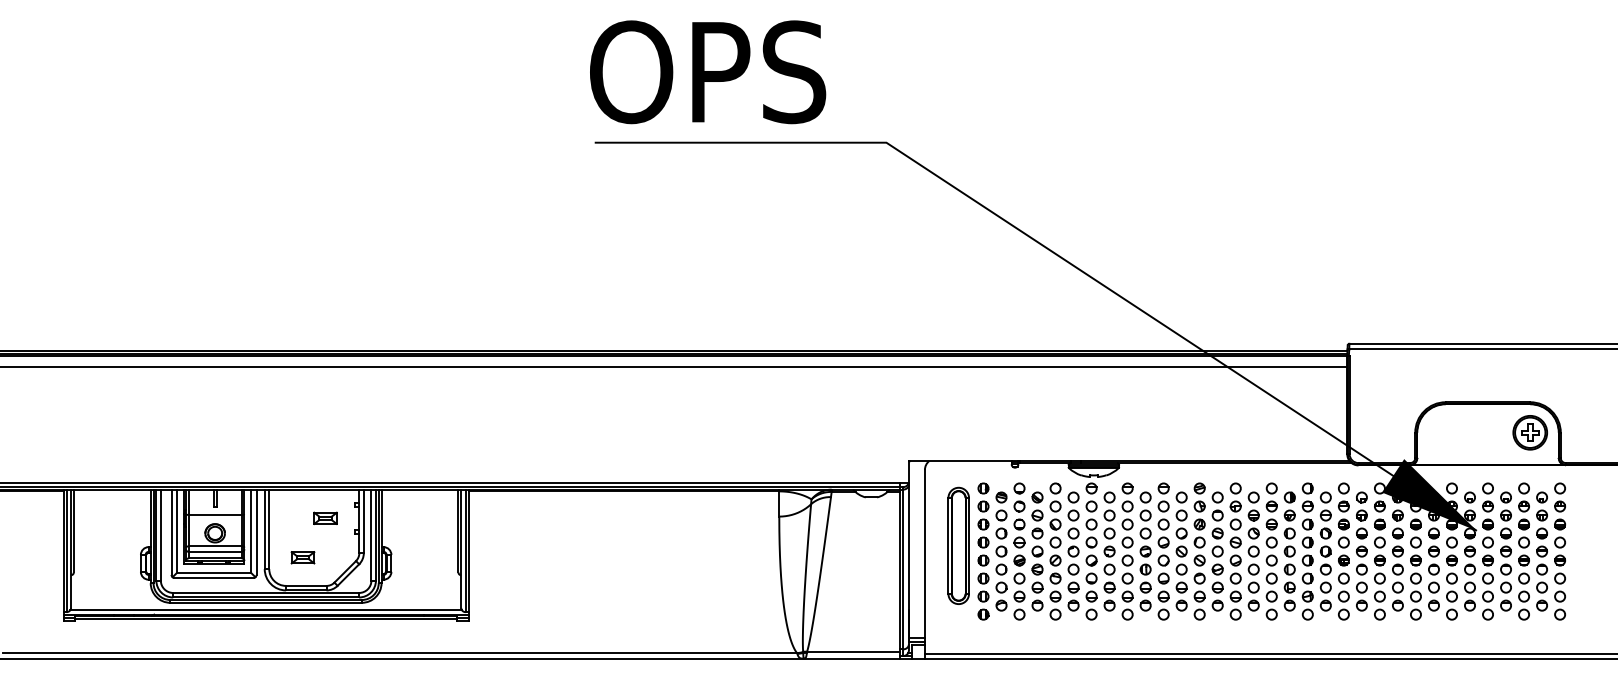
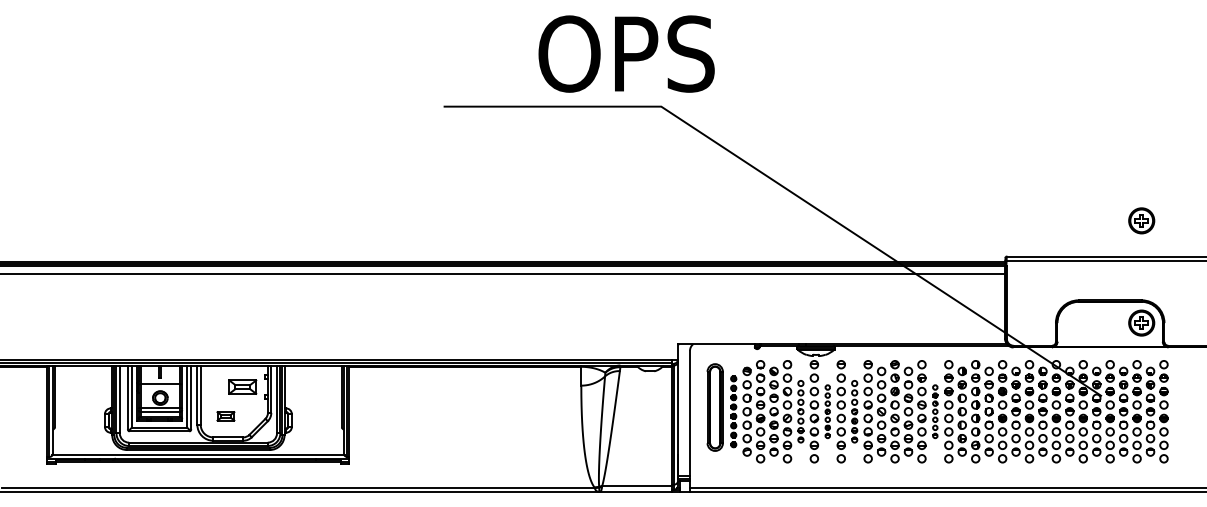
text: (708, 72) -> (627, 54), moved
part: (1529, 295) -> (1141, 220), added
fill: (1429, 494) -> (1066, 369), removed
part: (325, 517) -> (242, 386), size x1.6
part: (983, 551) -> (733, 411), size x0.7
part: (1073, 551) -> (800, 411), size x0.7
part: (1109, 551) -> (827, 411), size x0.6
part: (1145, 551) -> (854, 411), size x0.7
part: (1253, 551) -> (935, 411), size x0.6

